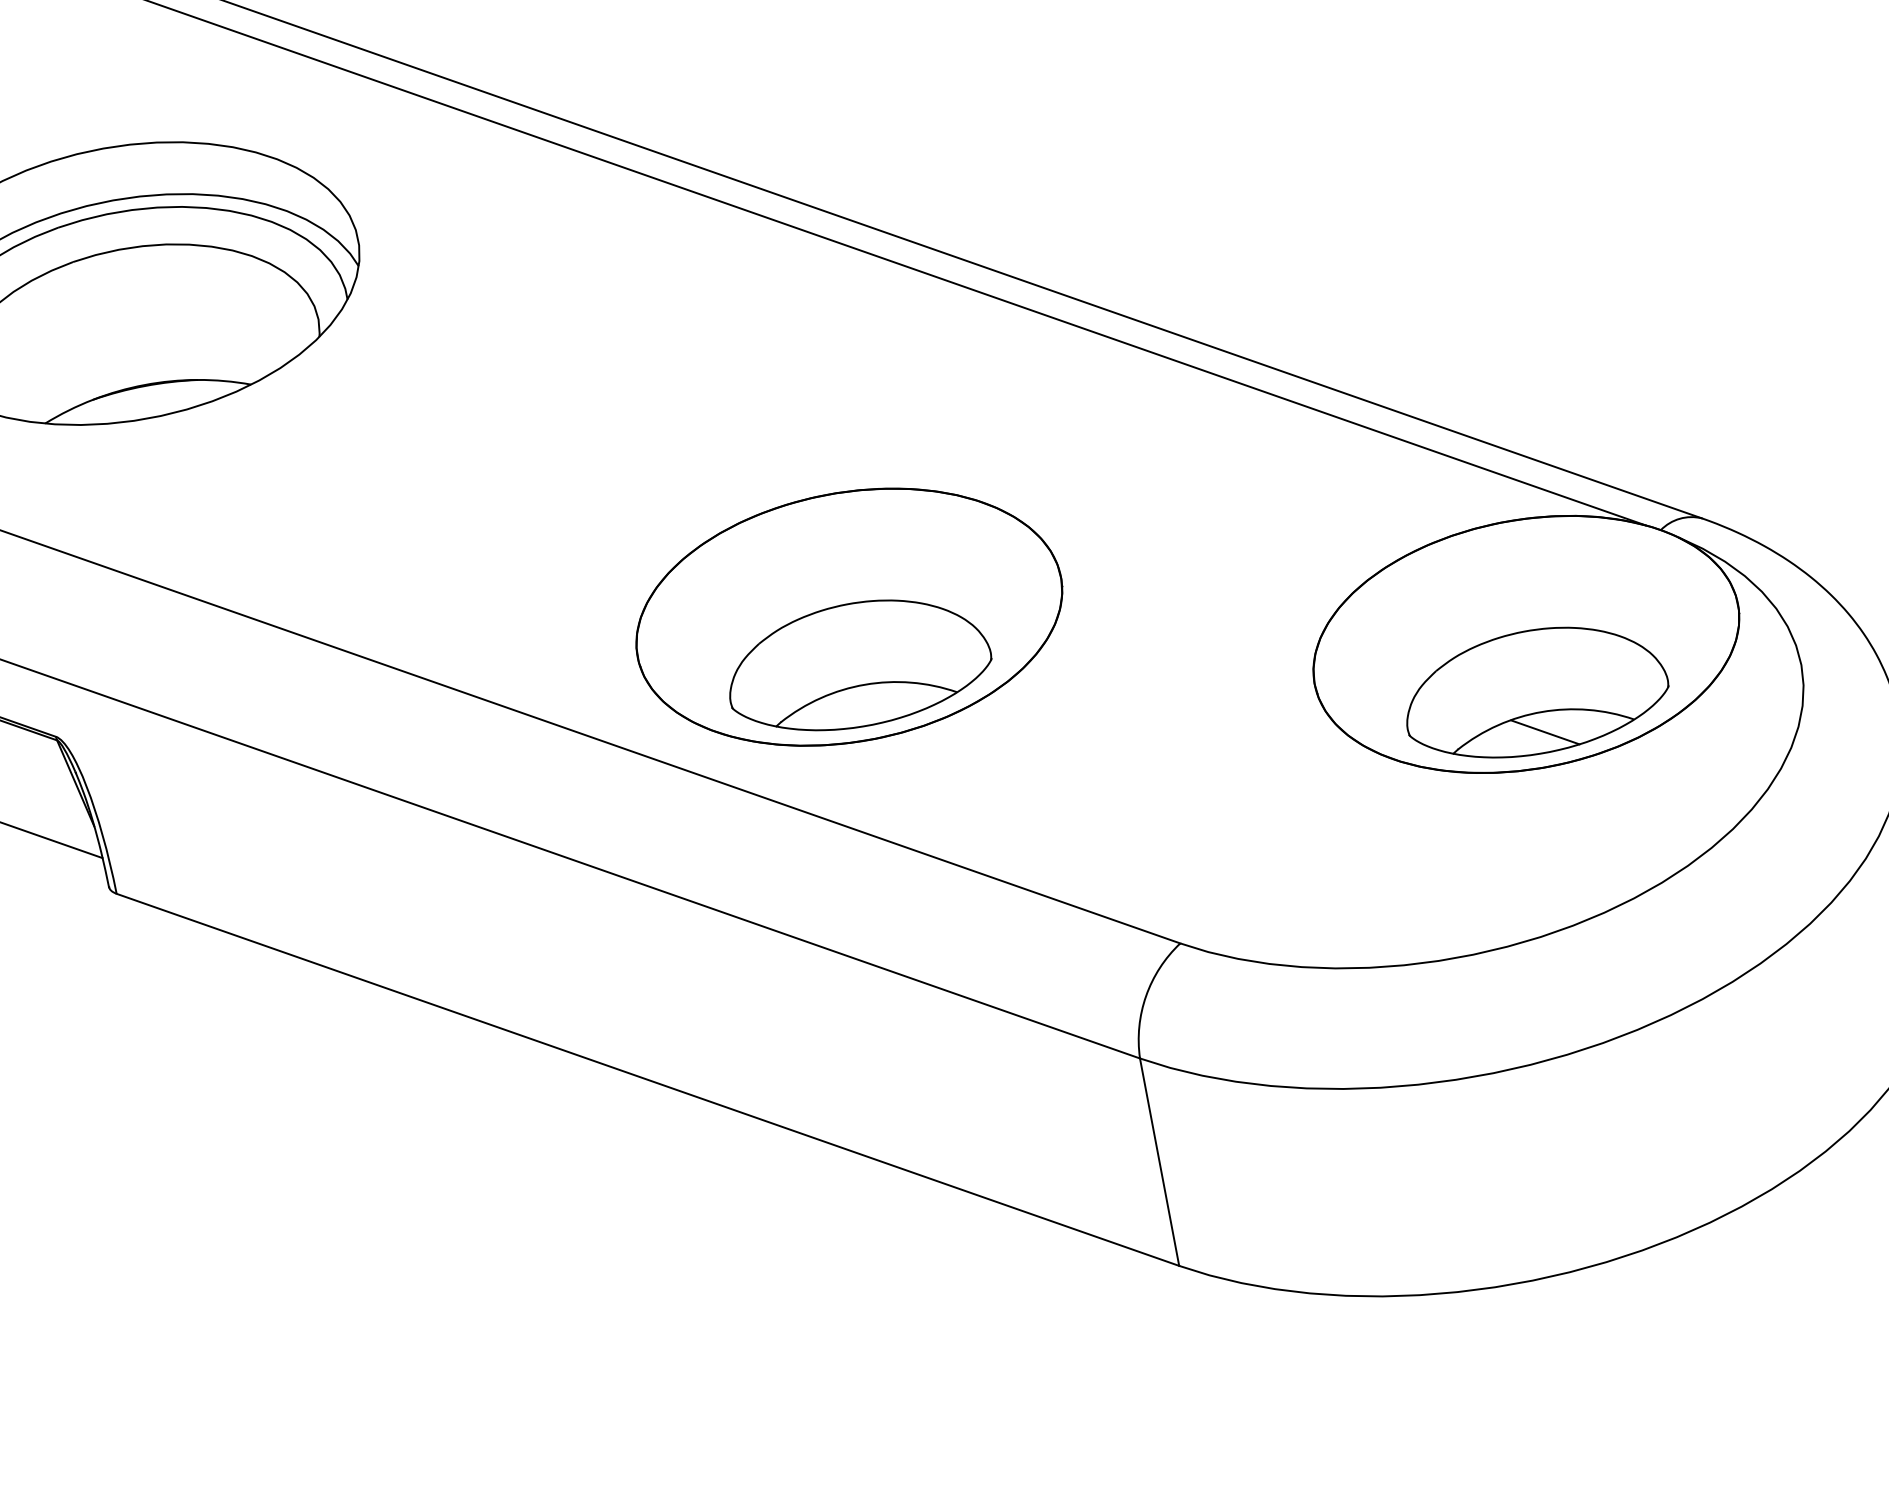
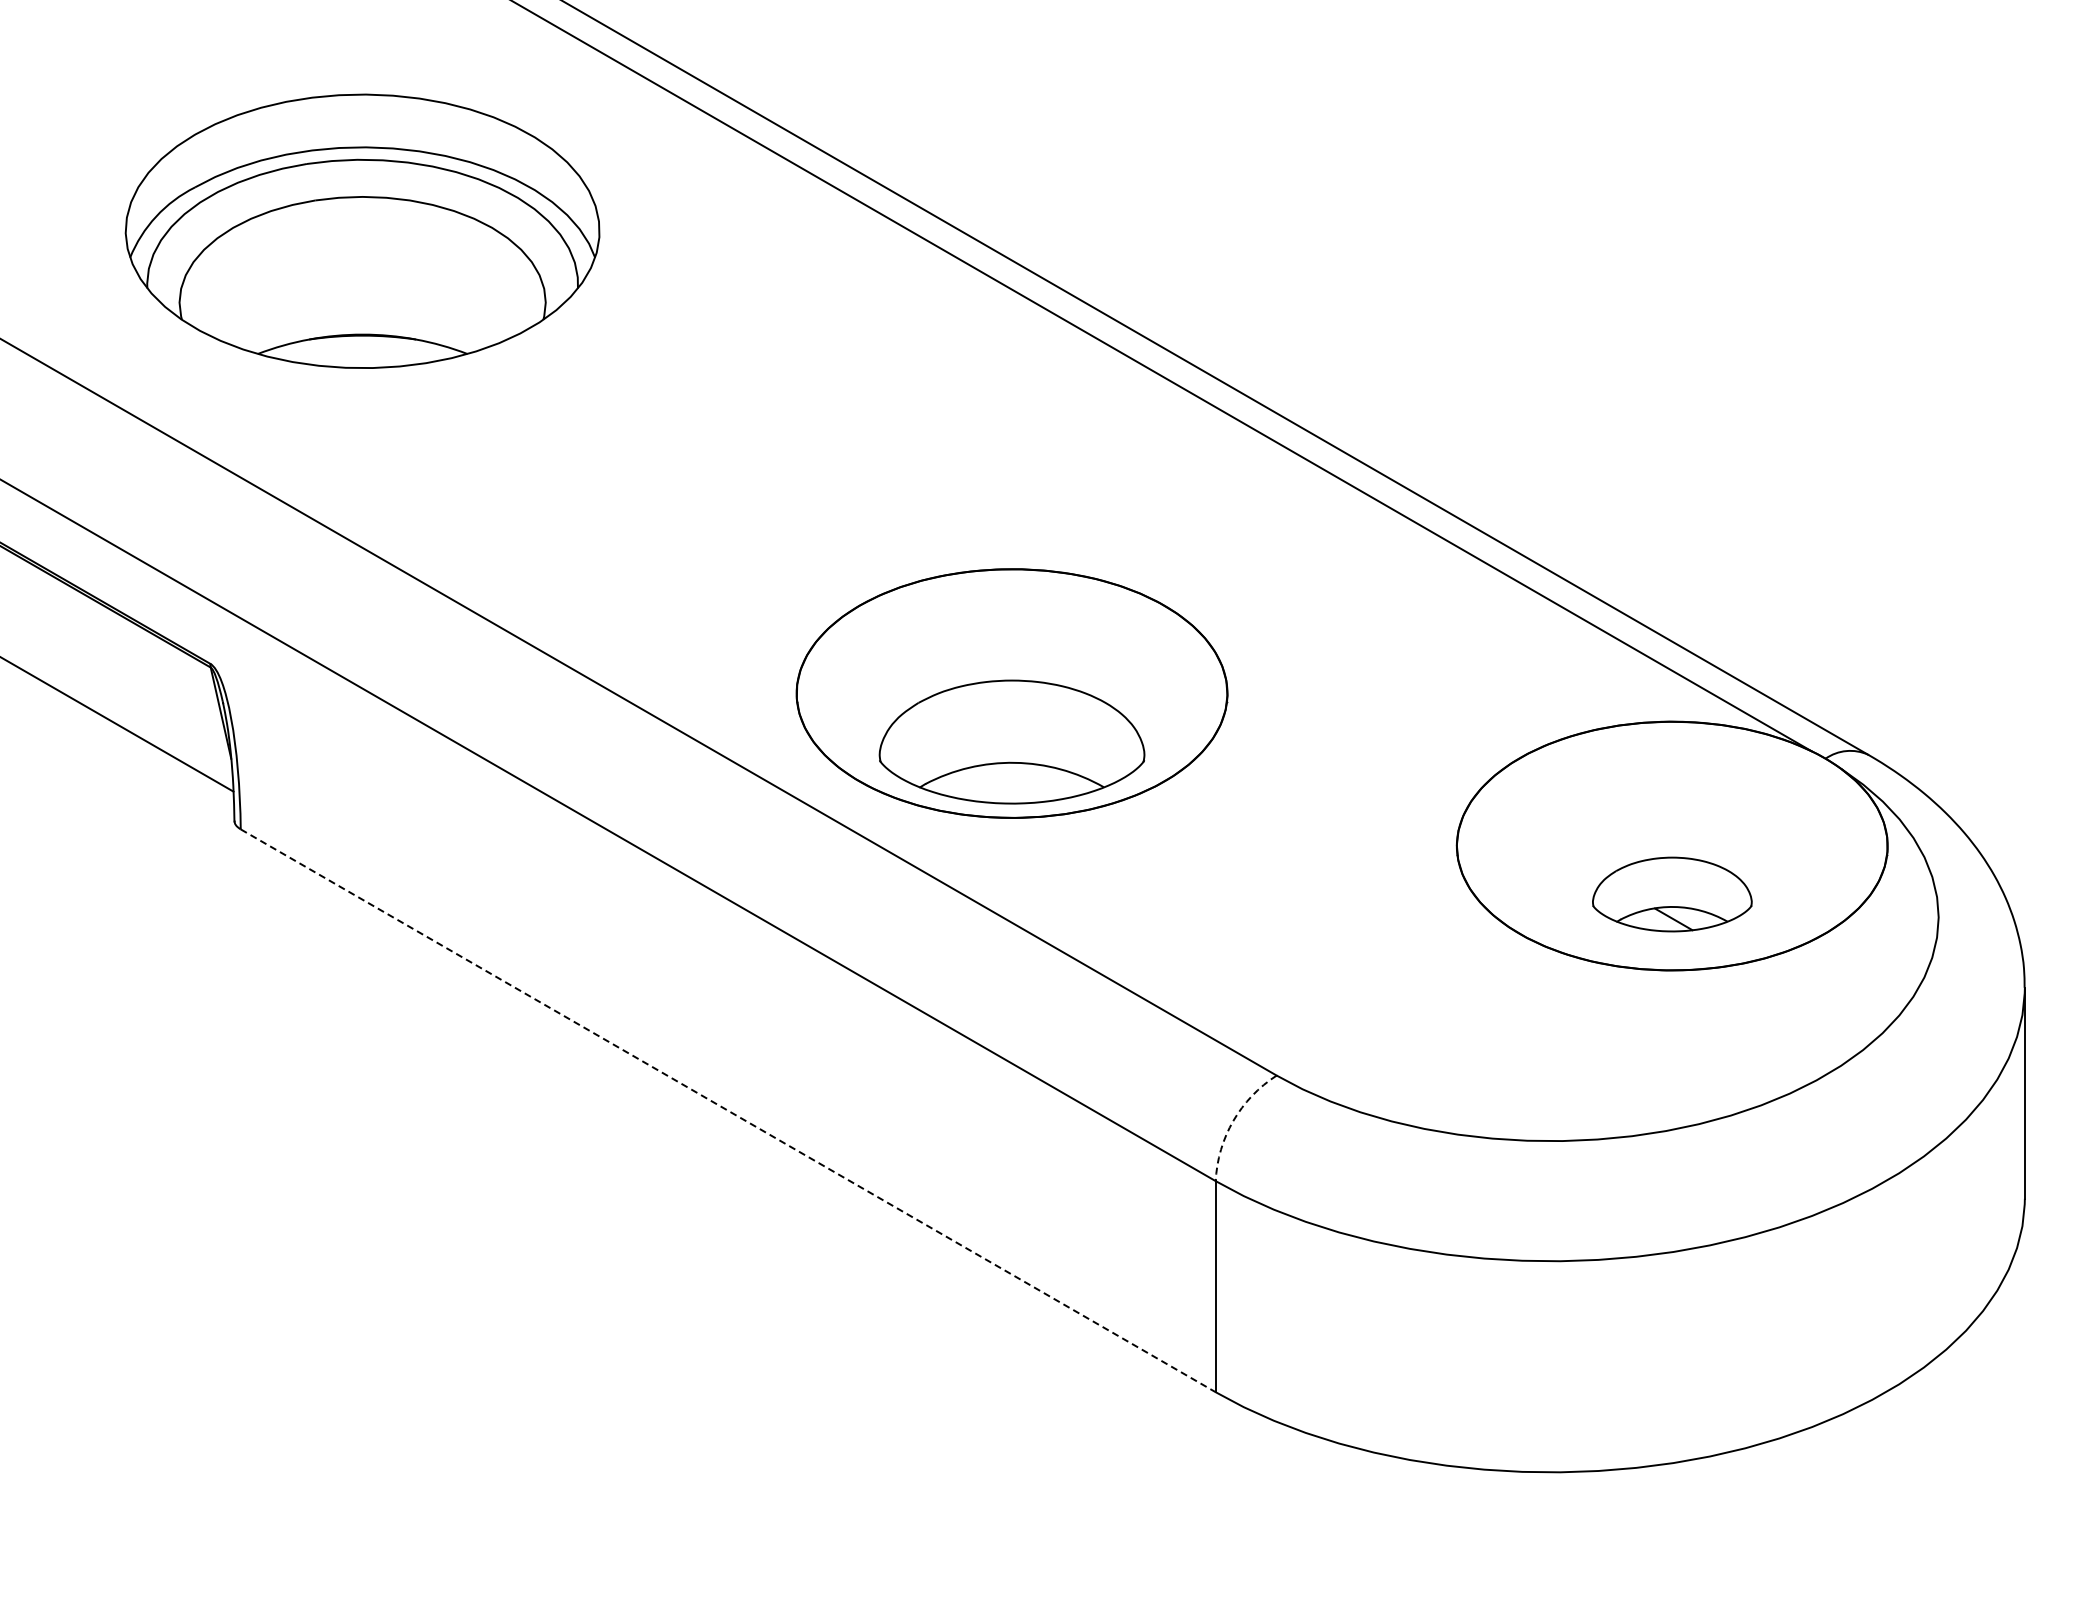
part: (1535, 692) -> (1672, 894), size x0.6
arc: (1146, 995) -> (1233, 1120), solid -> dashed
line: (648, 1079) -> (728, 1110), solid -> dashed

